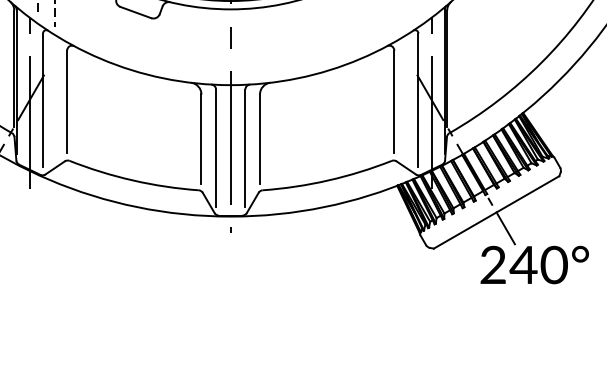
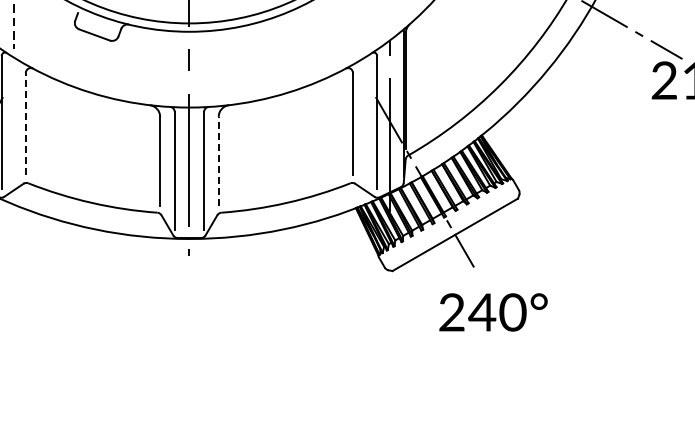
line: (66, 102) -> (25, 124), solid -> dashed
line: (259, 139) -> (218, 161), solid -> dashed
text: (534, 265) -> (493, 312), moved

